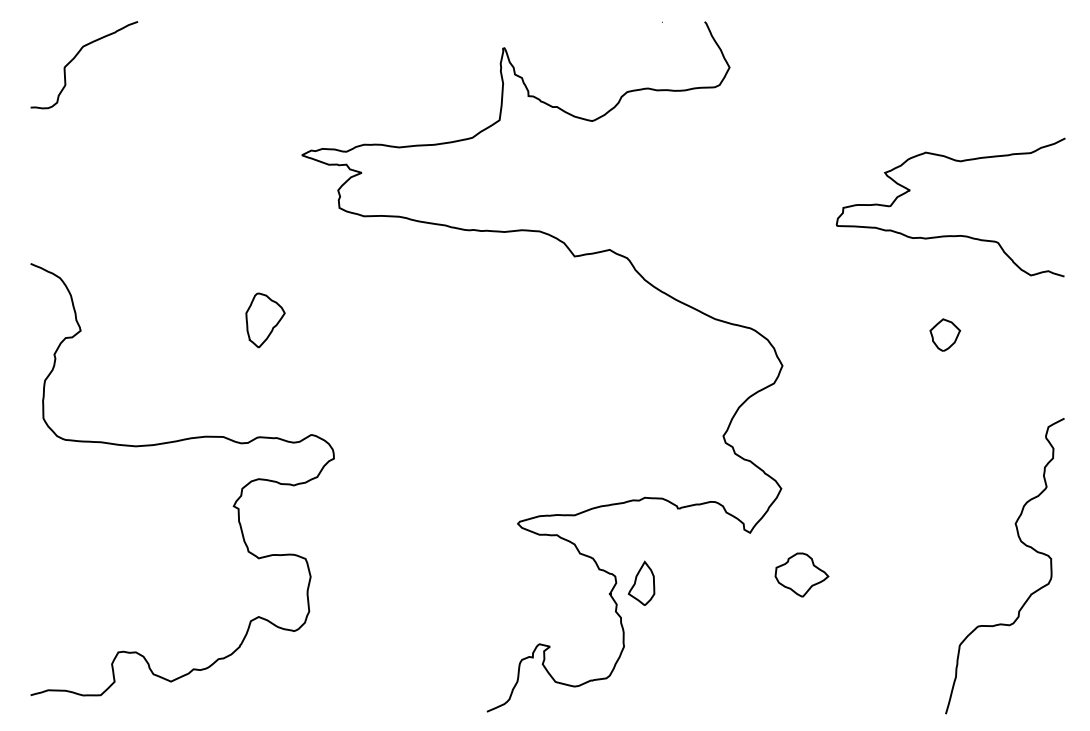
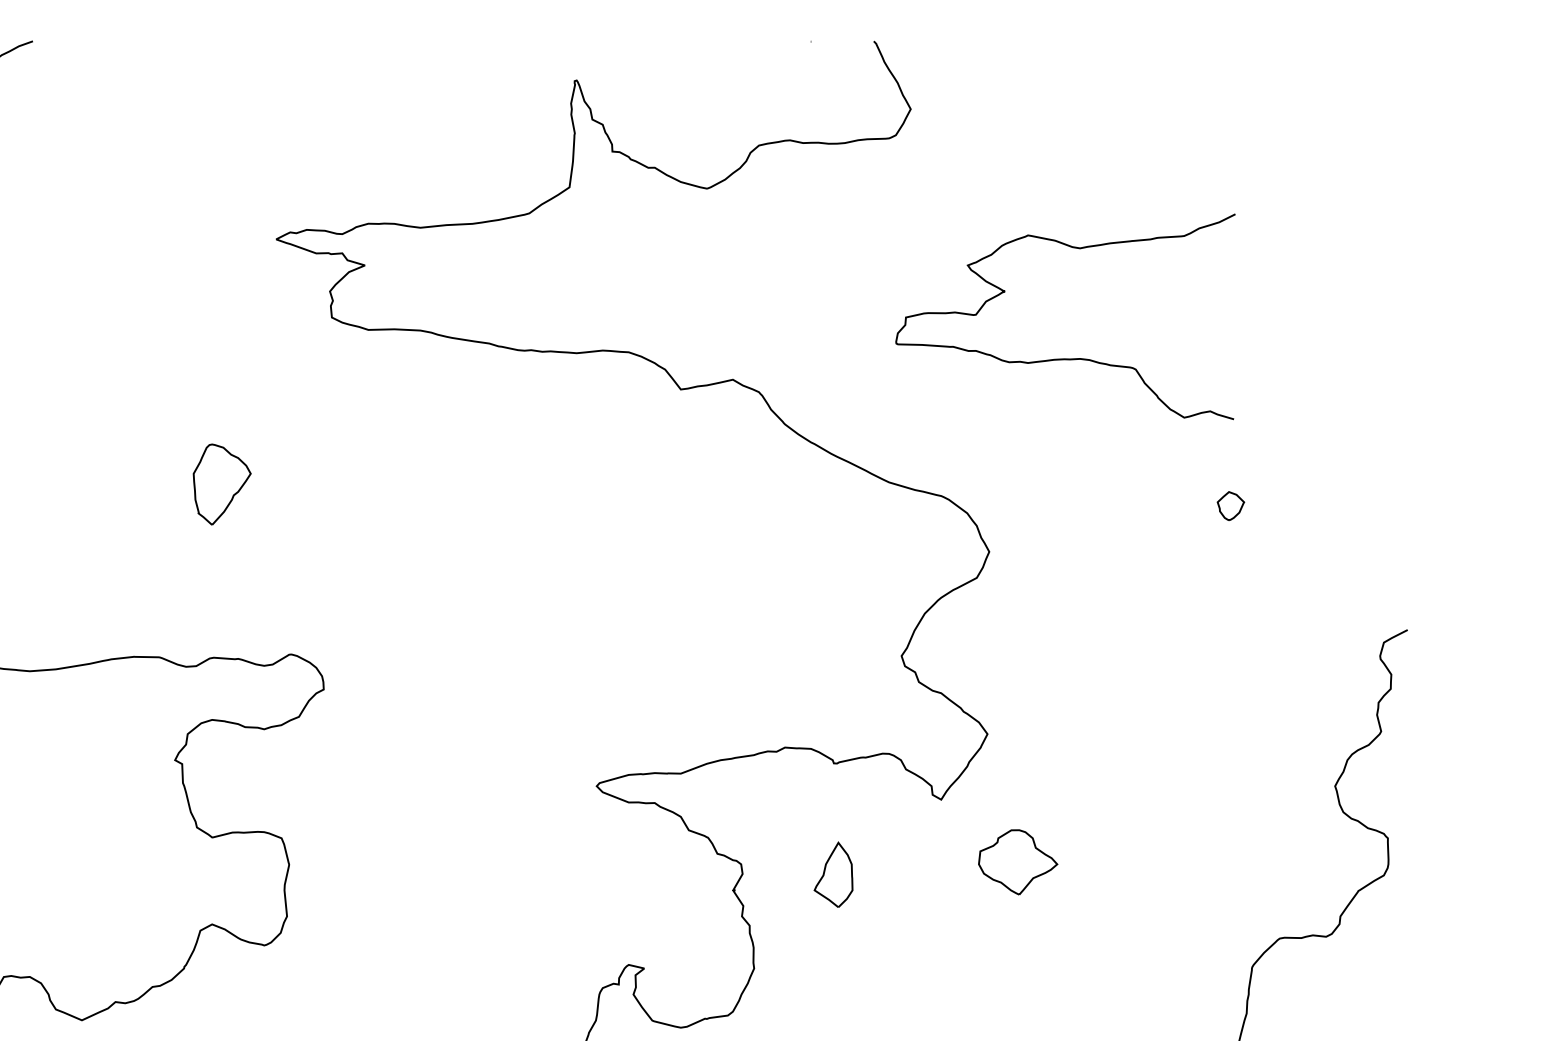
curve: (950, 235) -> (1064, 358), moved
part: (945, 334) -> (1231, 505), size x0.6
part: (641, 582) -> (833, 873), moved

